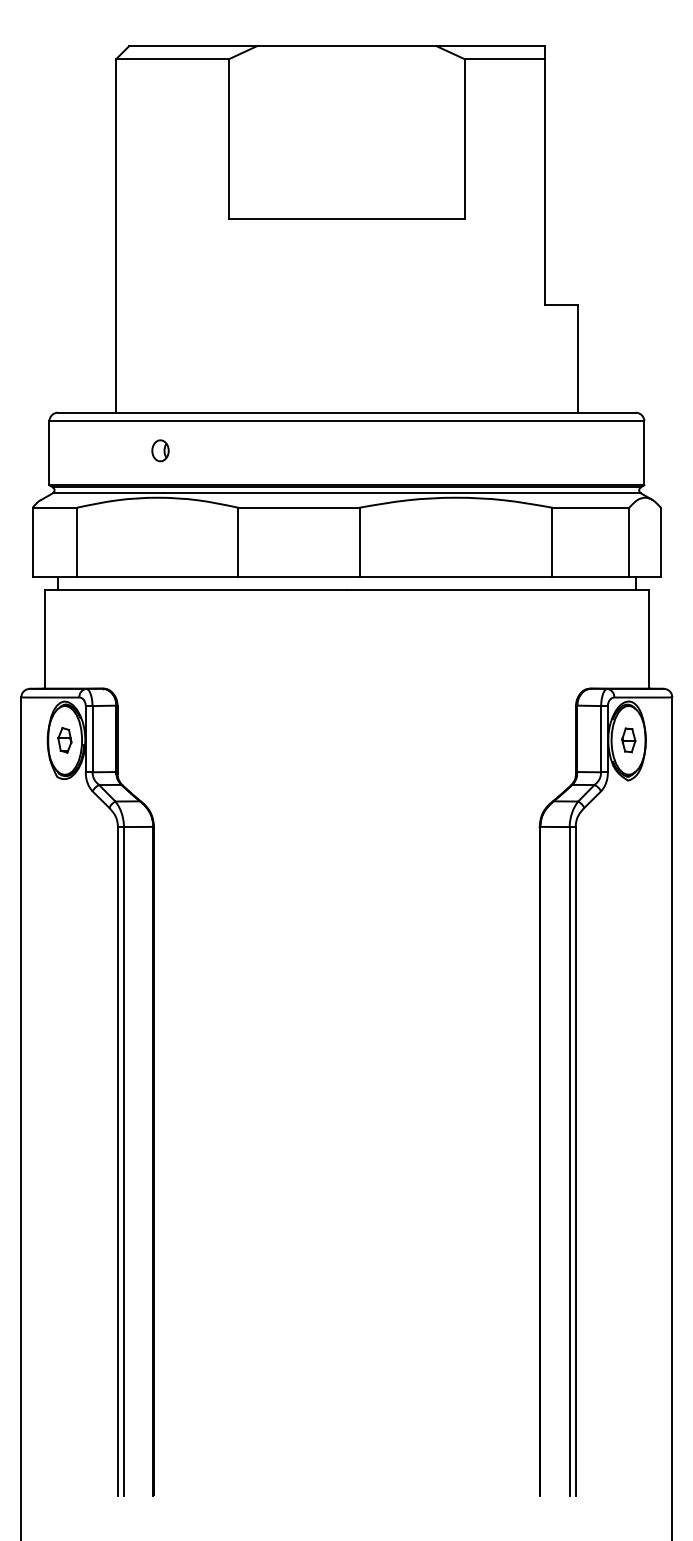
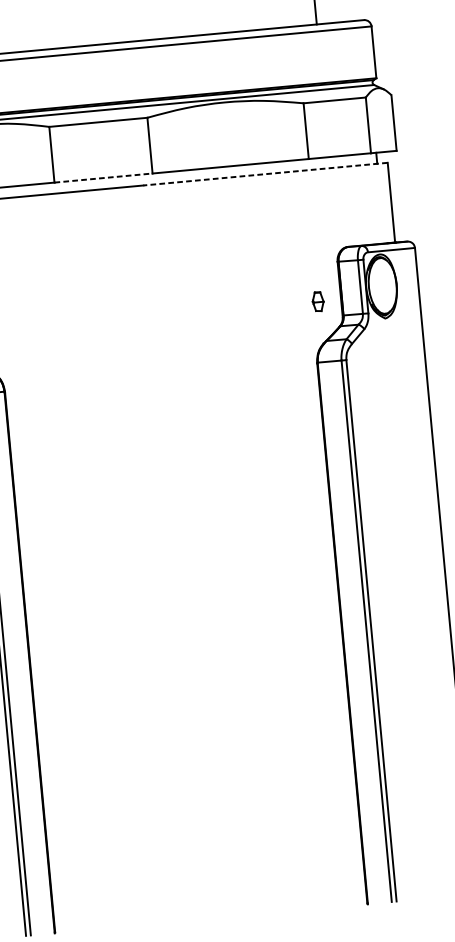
line: (298, 576) -> (103, 178), solid -> dashed
line: (497, 590) -> (265, 174), solid -> dashed
part: (628, 740) -> (317, 301), moved

